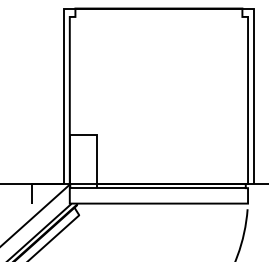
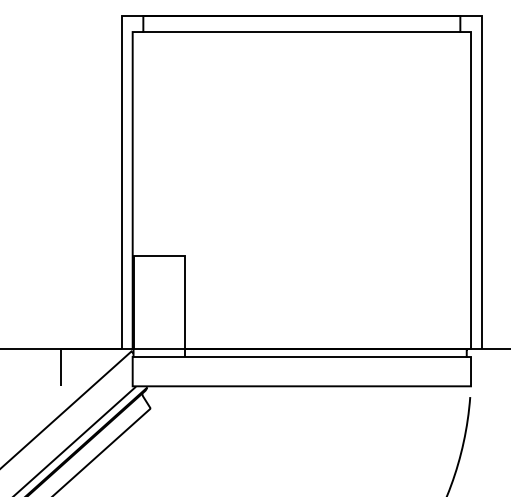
line: (158, 16) -> (301, 31), added

